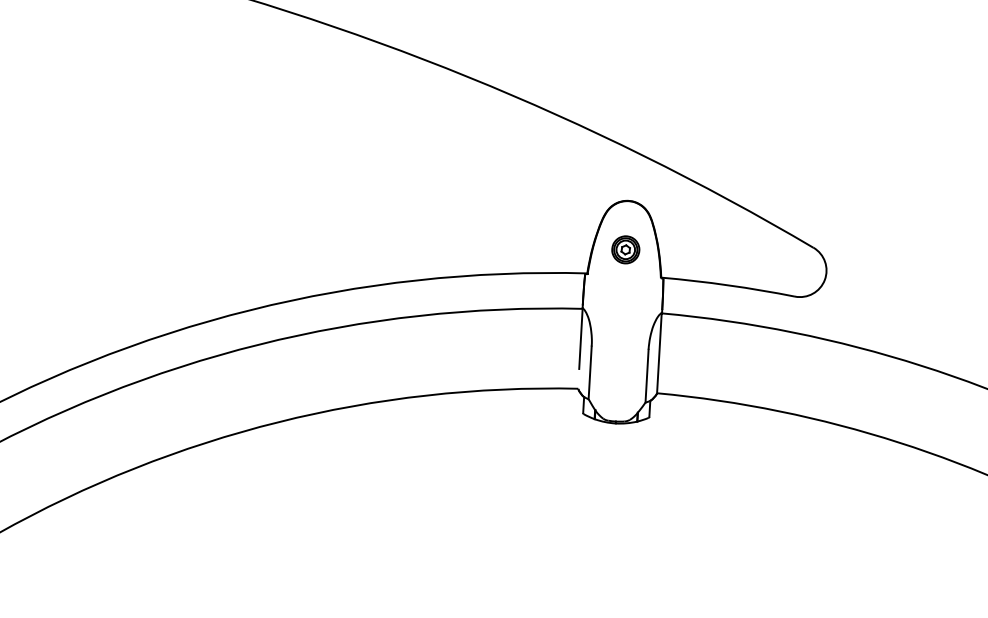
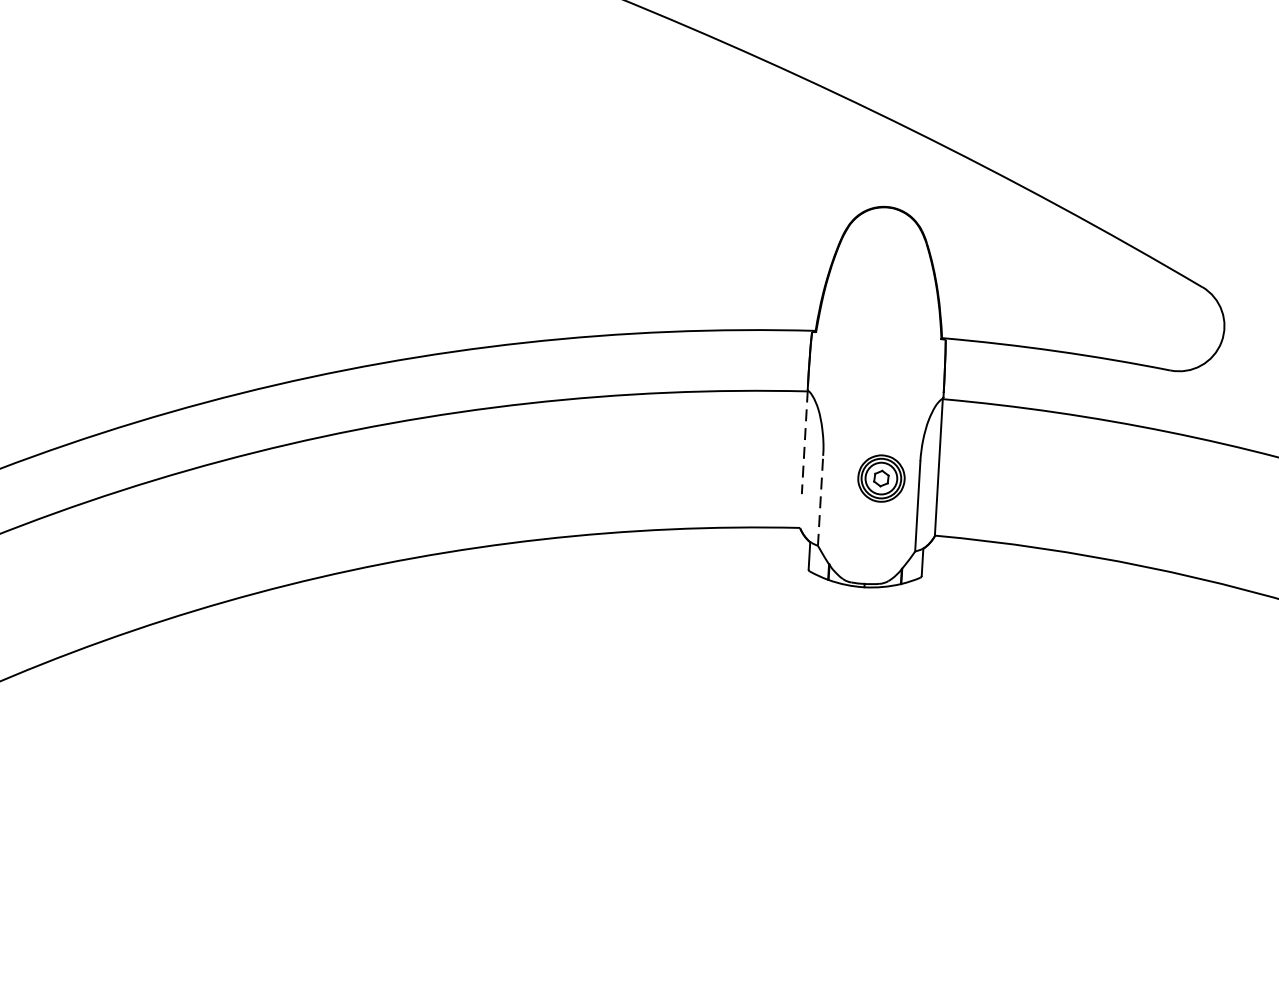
part: (625, 249) -> (880, 477), moved
line: (580, 339) -> (804, 443), solid -> dashed
line: (590, 372) -> (821, 500), solid -> dashed

